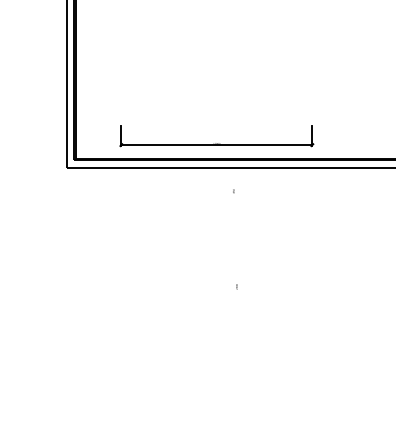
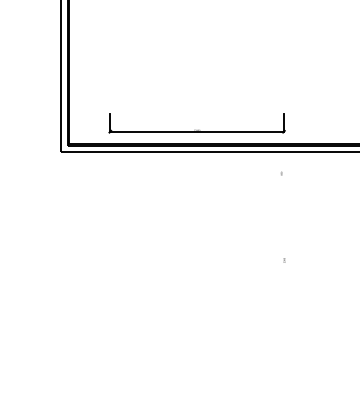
text: (235, 239) -> (283, 217), moved

